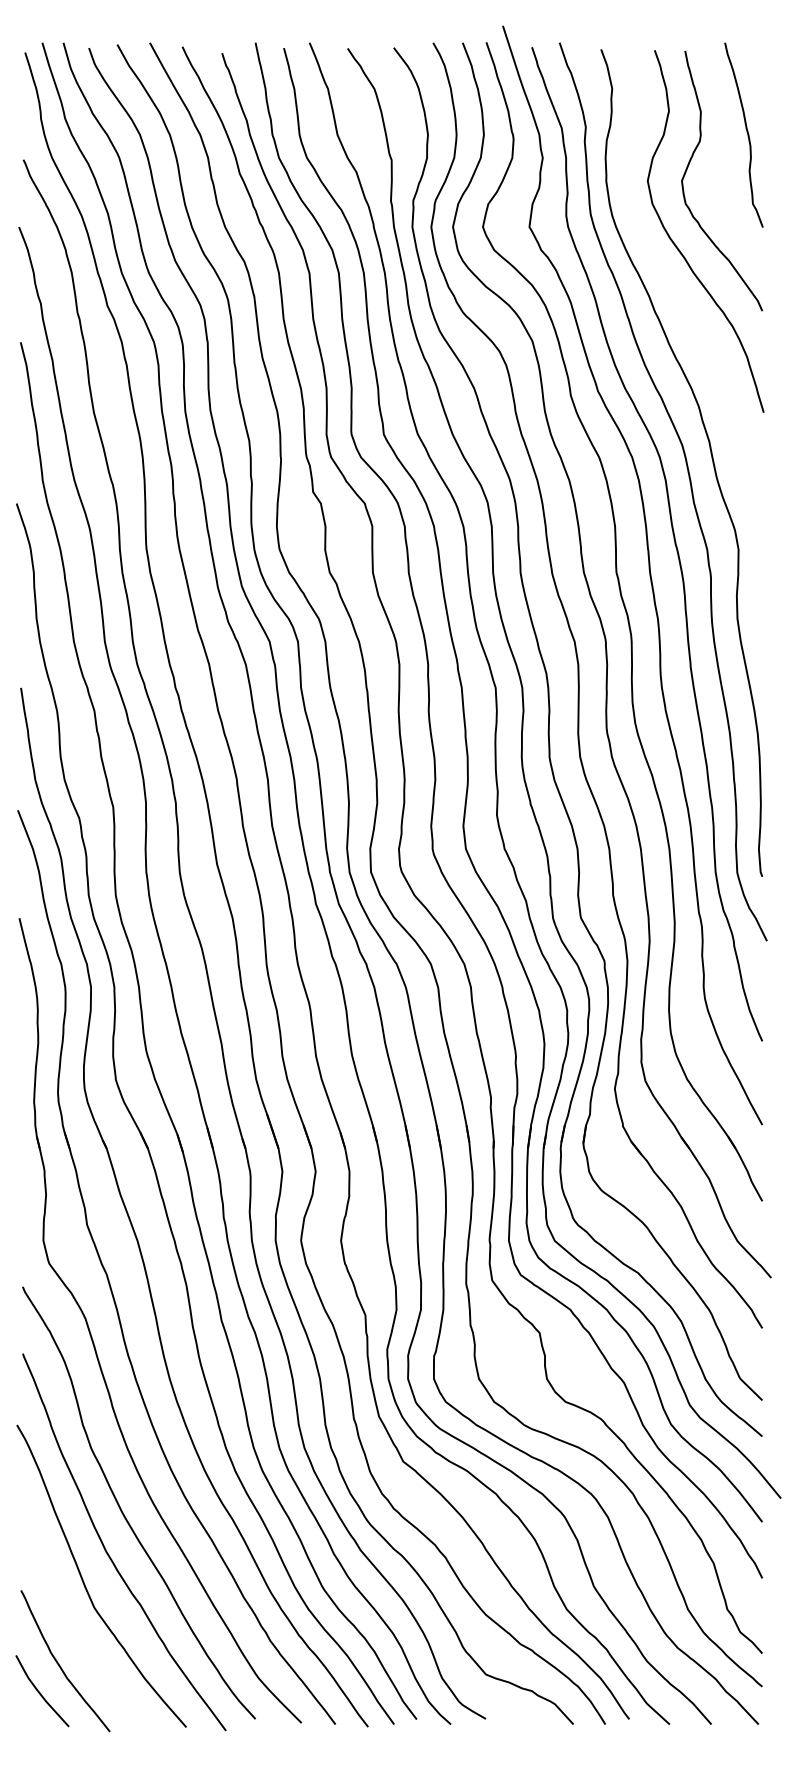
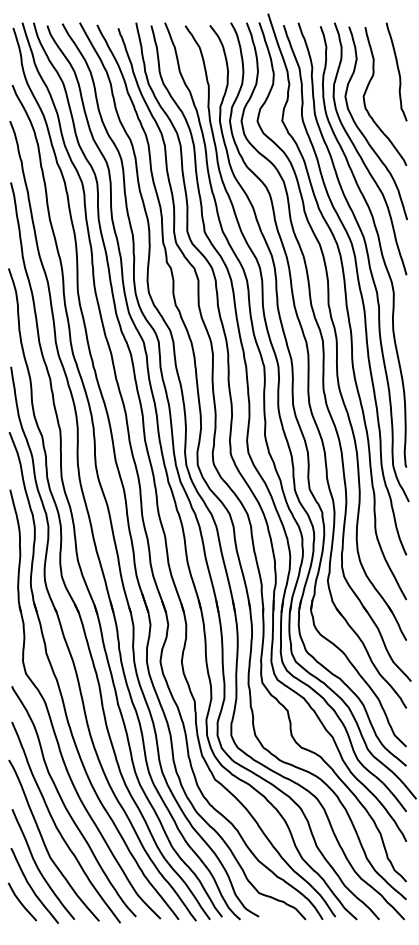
curve: (676, 289) -> (360, 154), added
curve: (72, 1624) -> (38, 866), added

